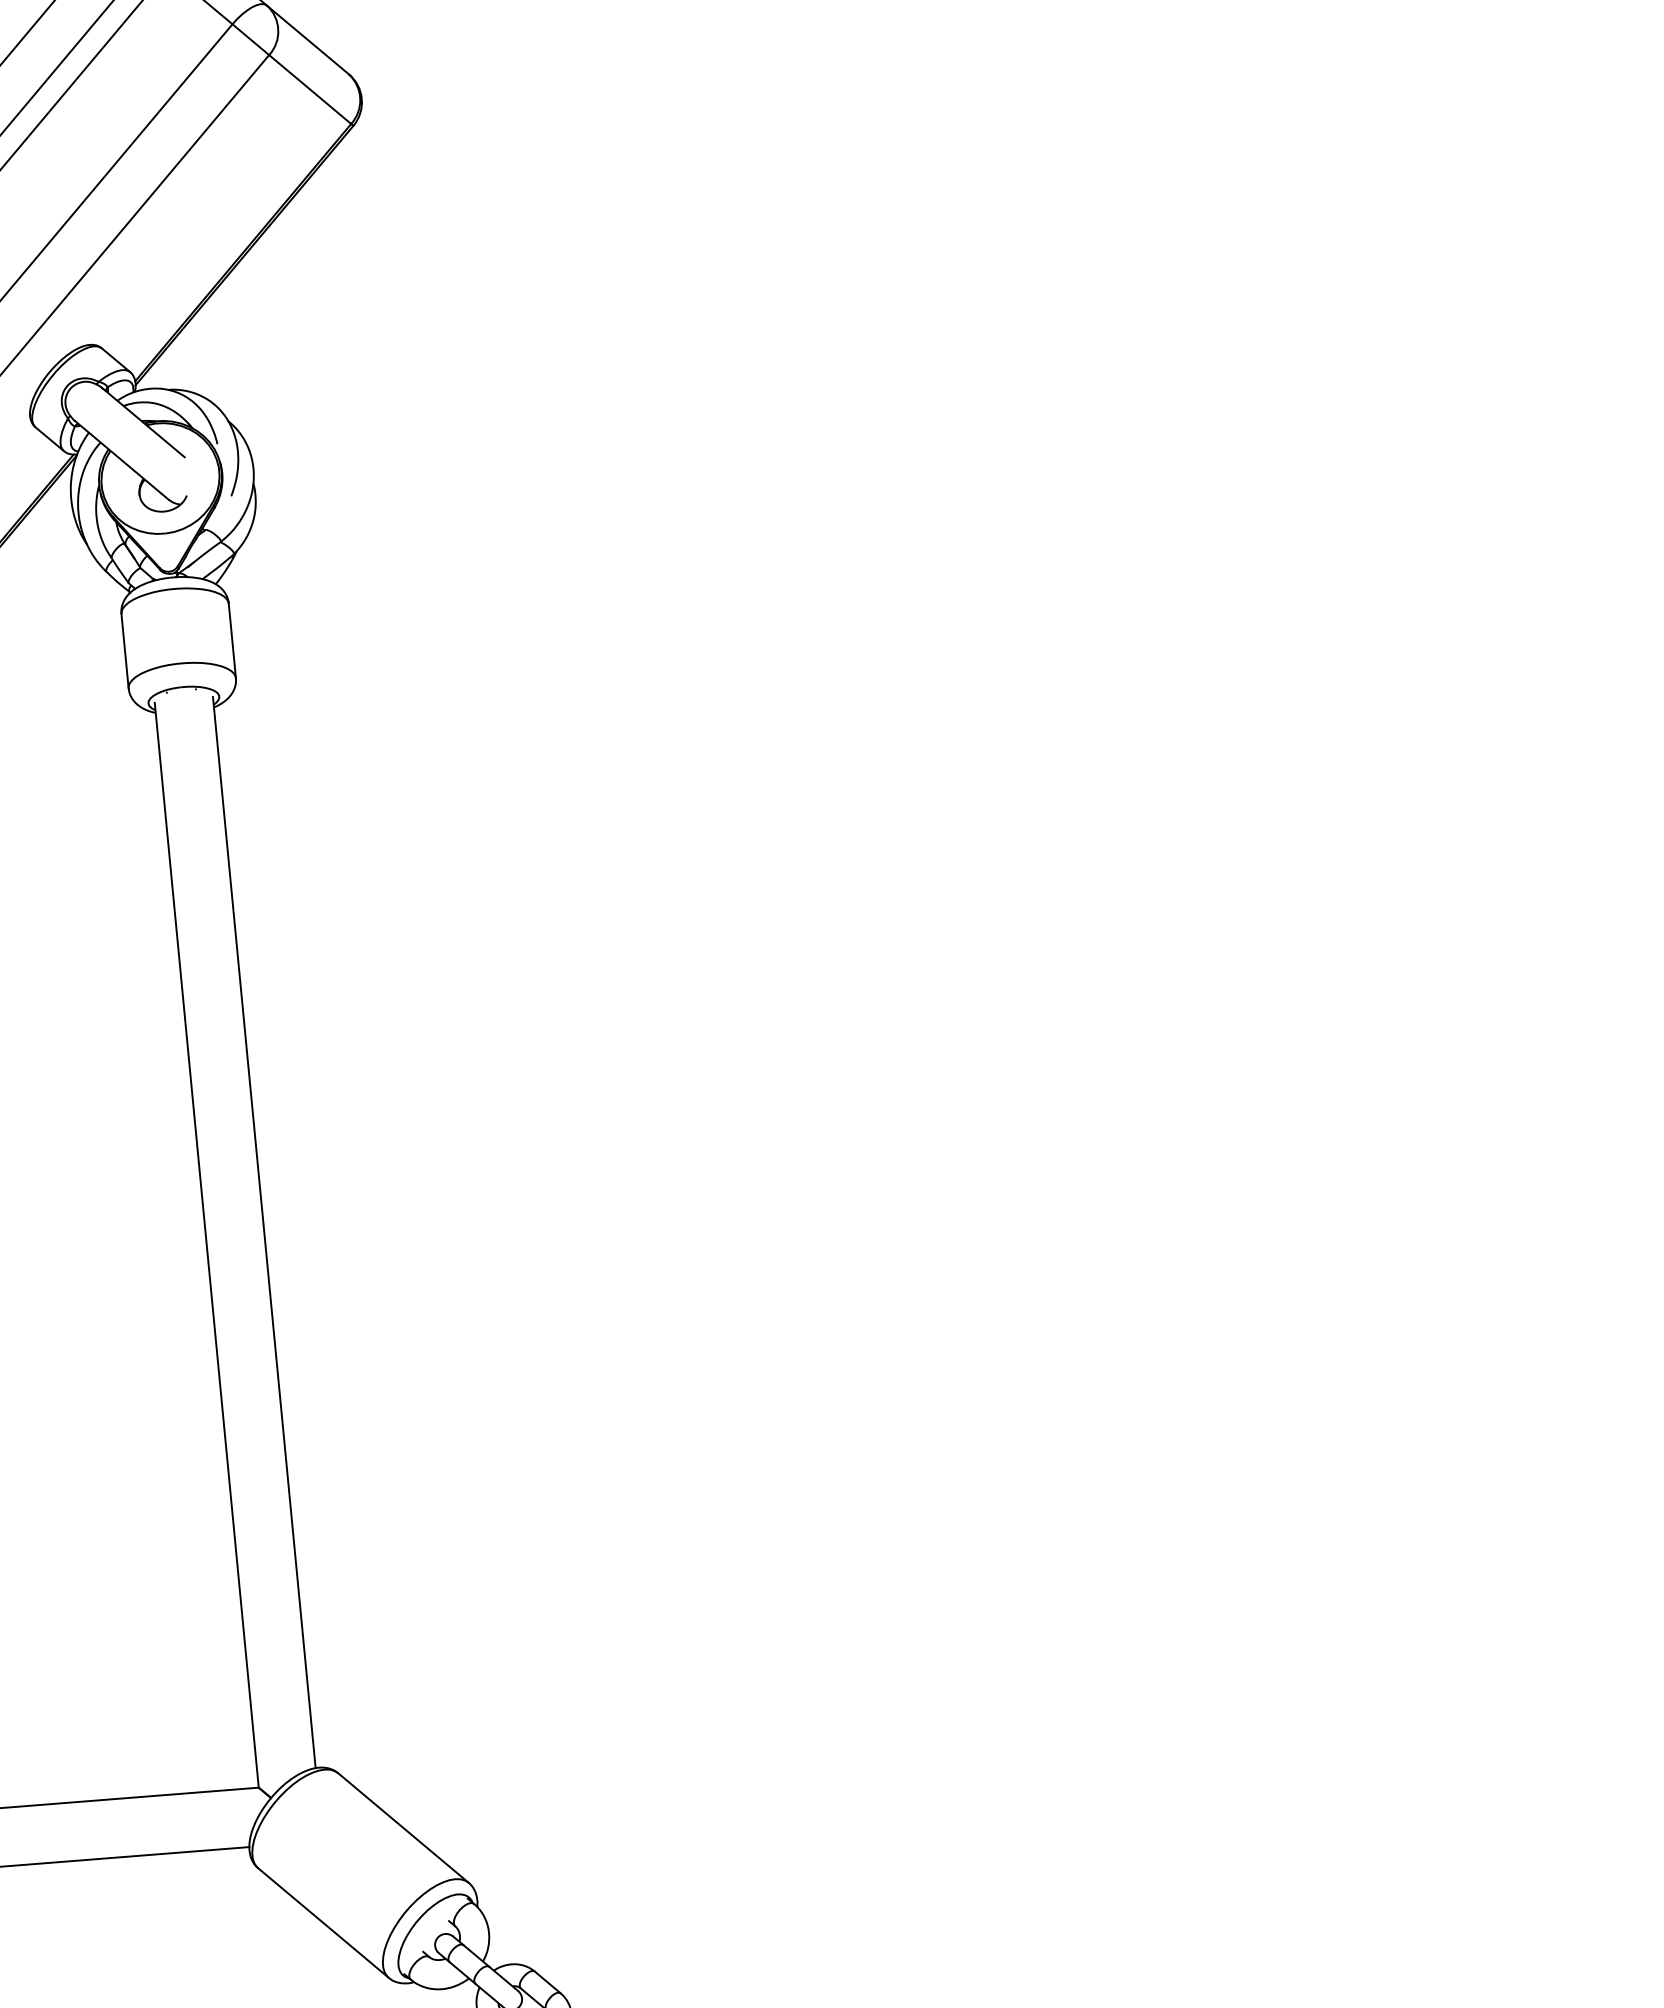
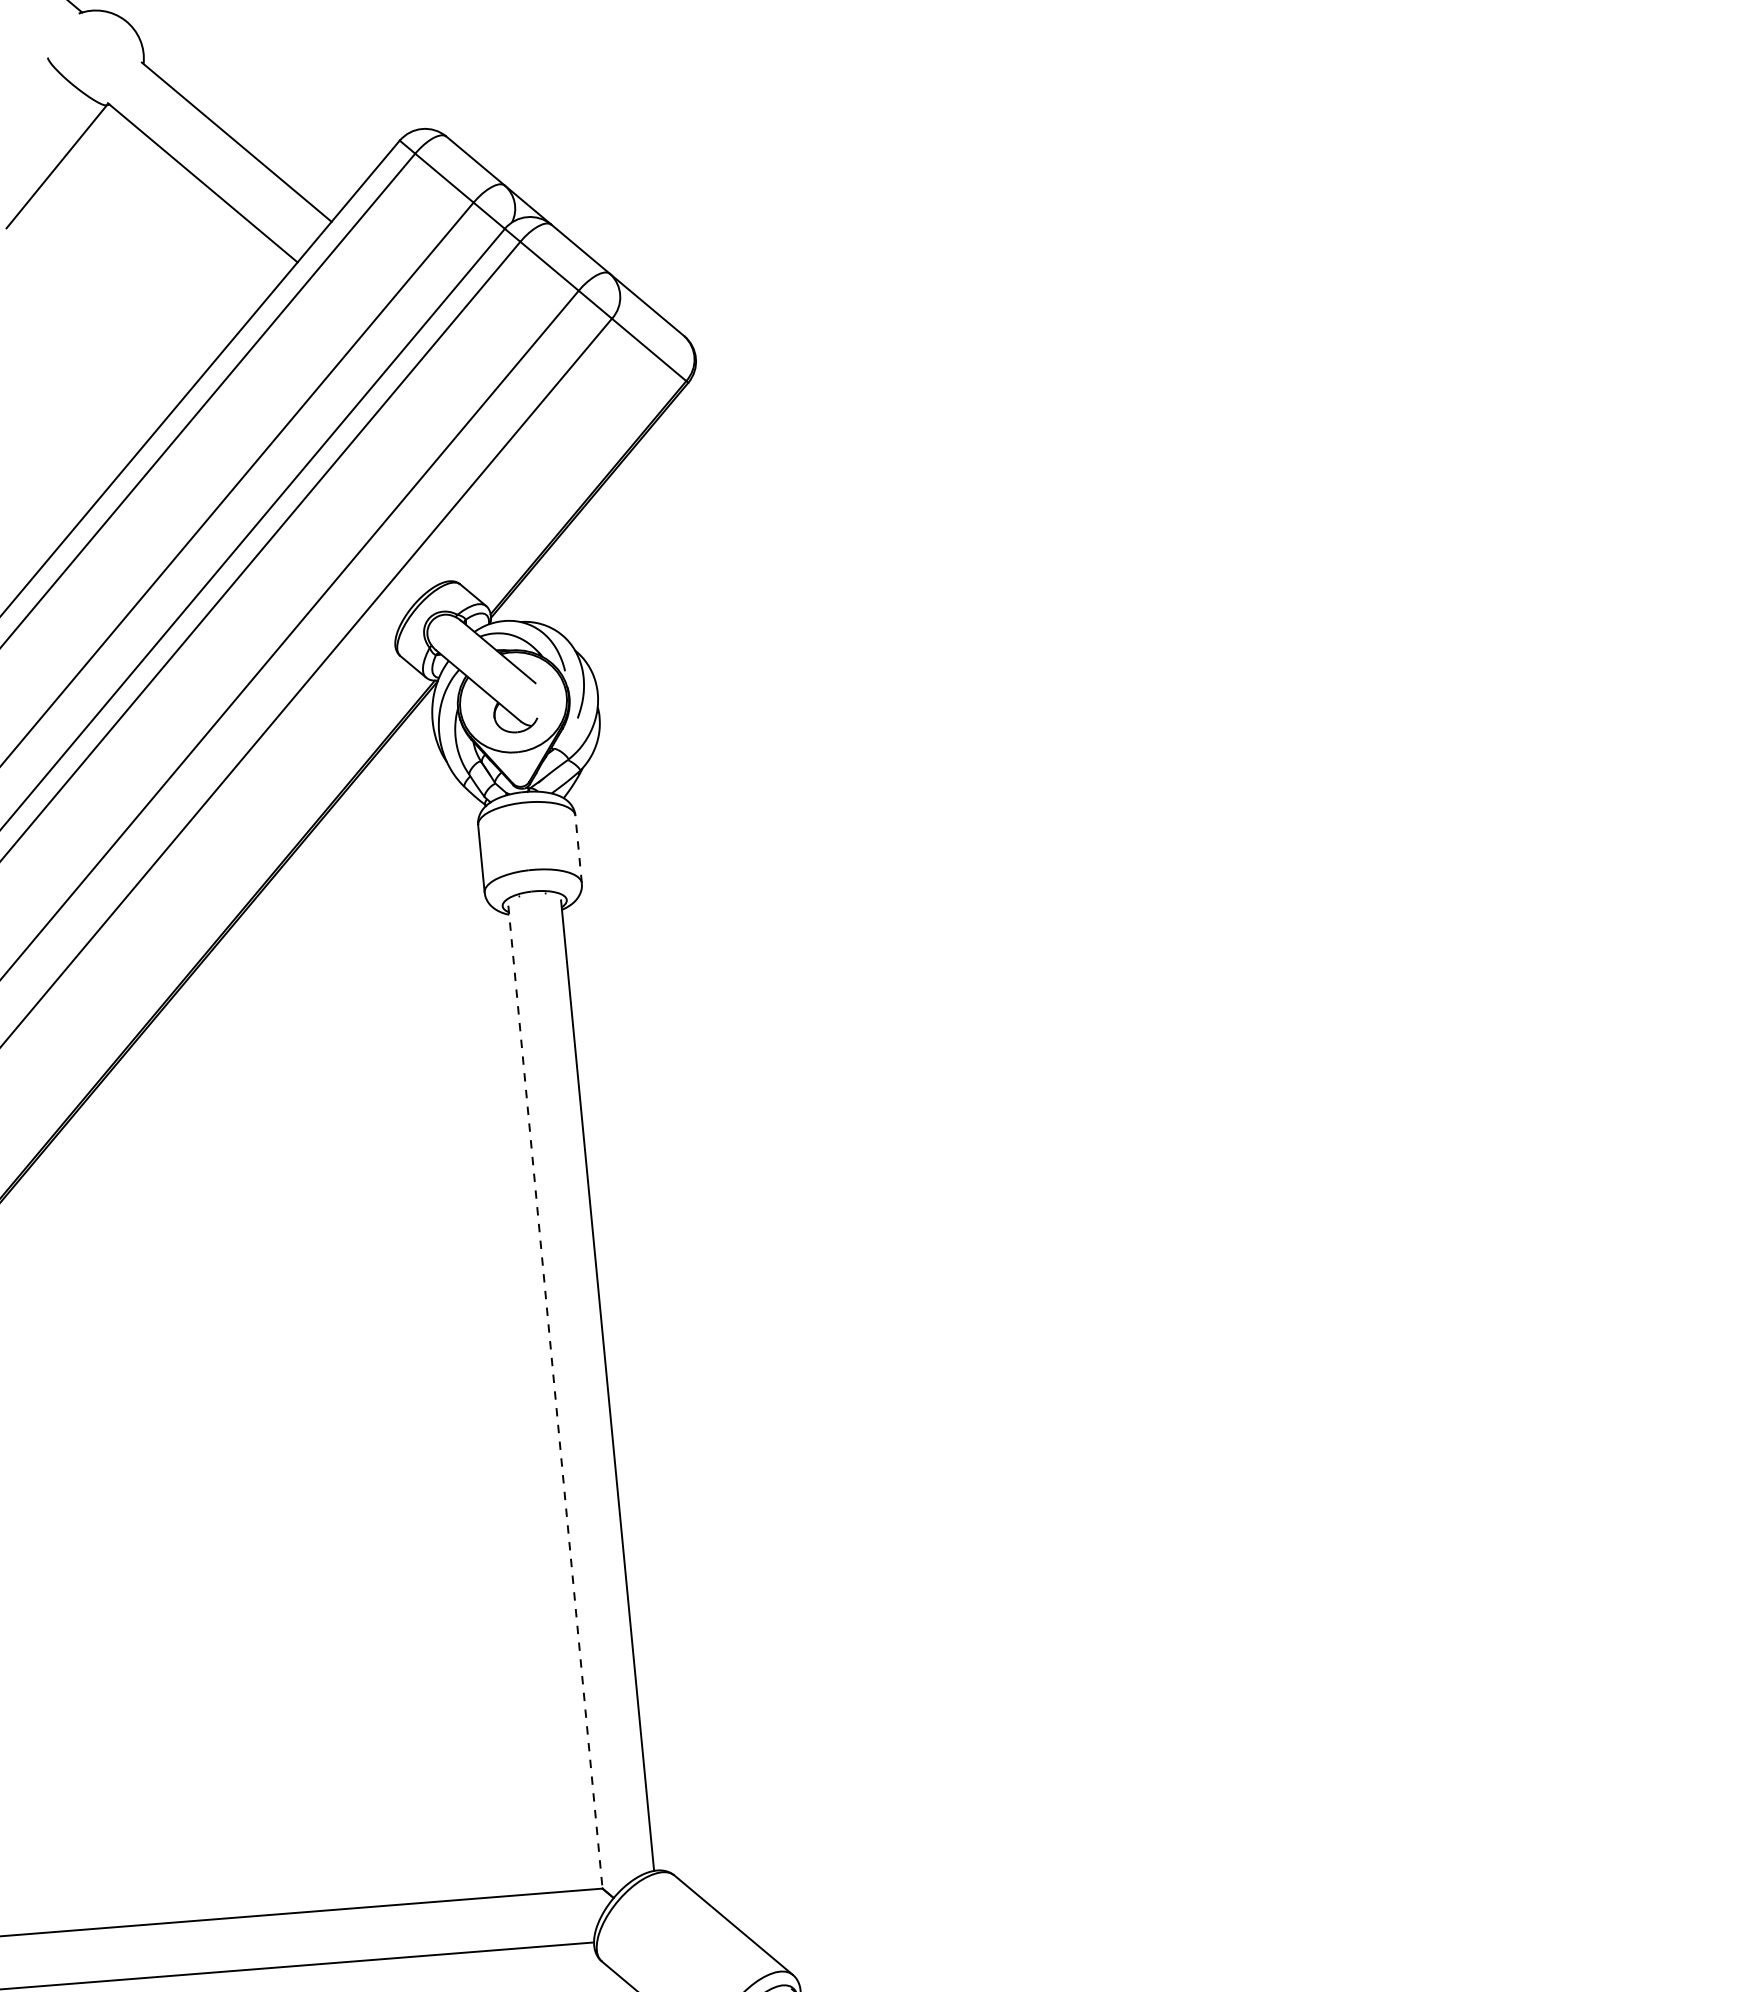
line: (232, 640) -> (578, 849), solid -> dashed
line: (206, 1245) -> (555, 1397), solid -> dashed

